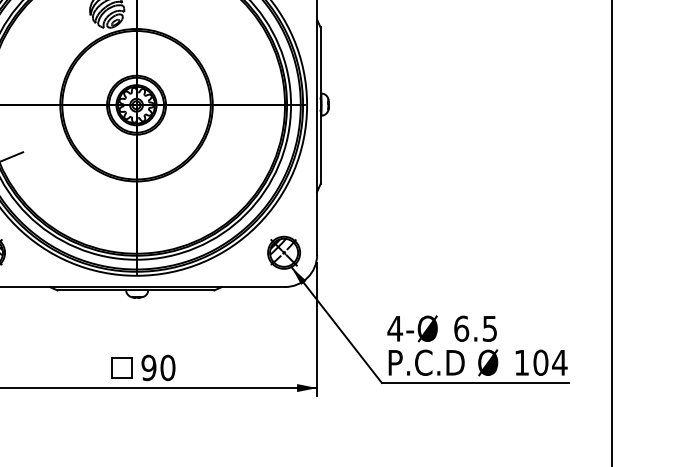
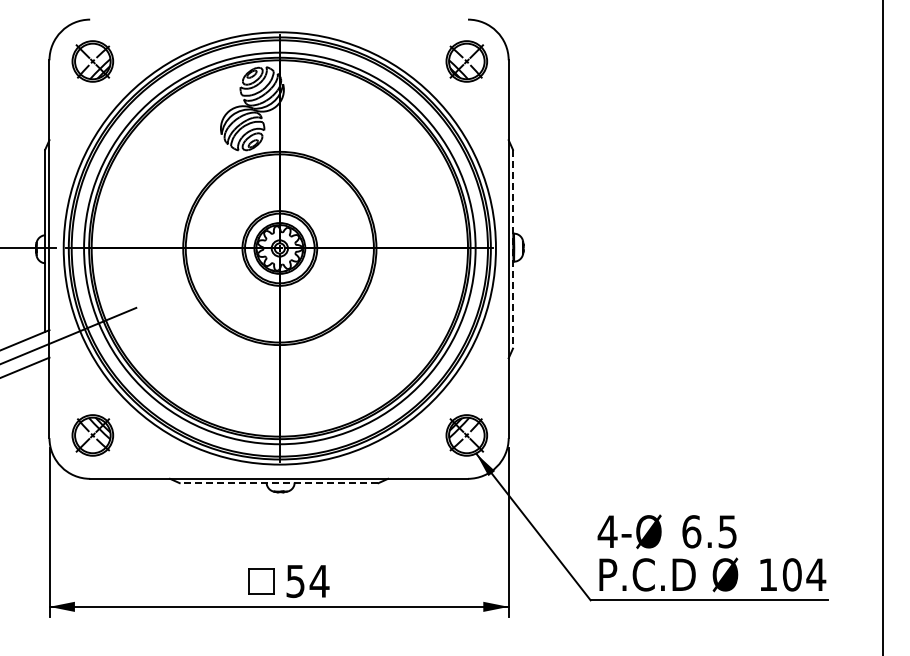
line: (320, 106) -> (513, 249), solid -> dashed
line: (135, 290) -> (278, 483), solid -> dashed
text: (158, 368) -> (307, 581), 90 -> 54

